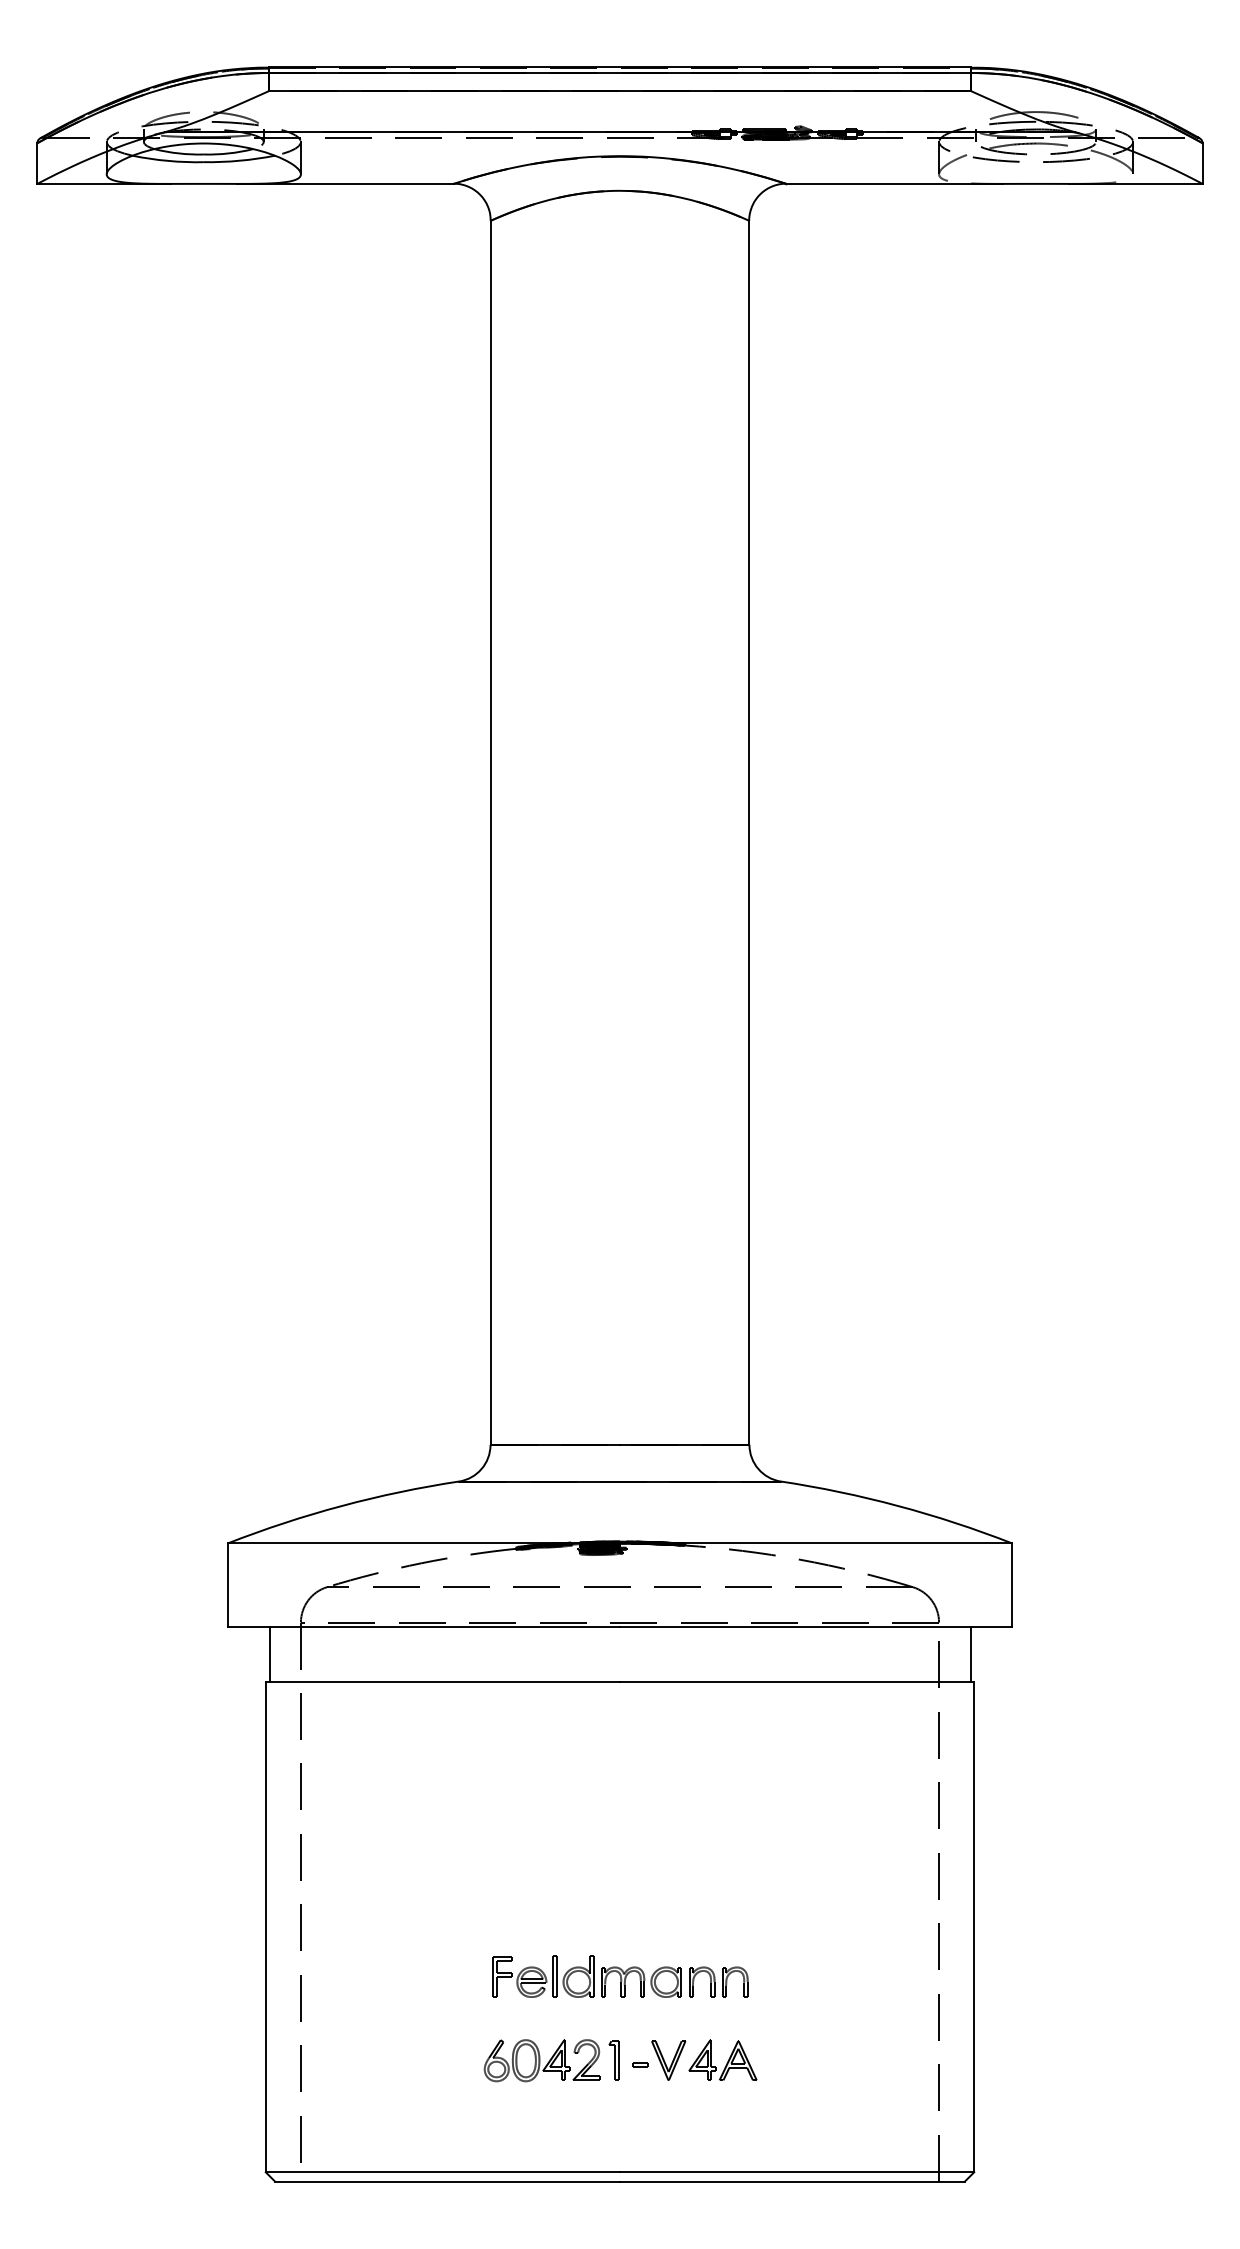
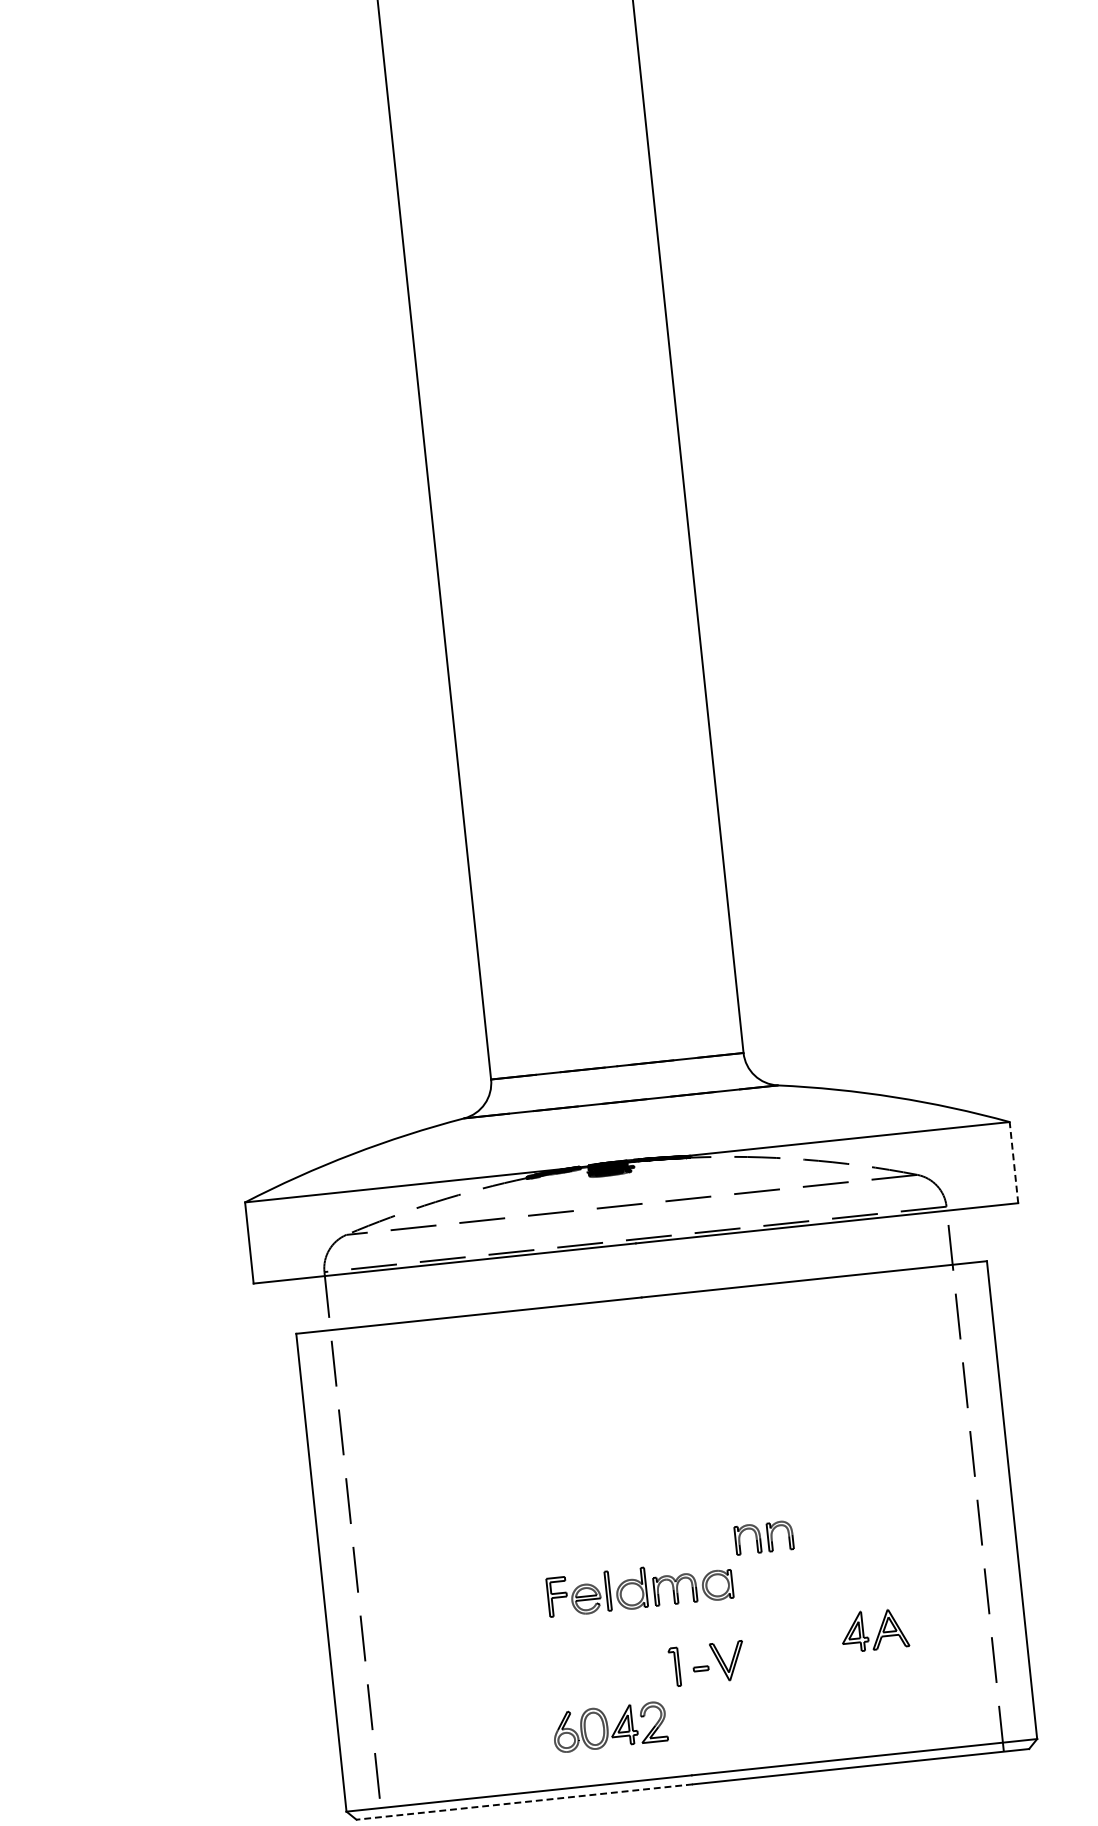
line: (1012, 1585) -> (1014, 1163), solid -> dashed
line: (269, 1654) -> (297, 1306), removed
line: (970, 1654) -> (980, 1234), removed
part: (718, 1981) -> (763, 1537), moved
part: (722, 2059) -> (874, 1629), moved
part: (541, 2060) -> (609, 1727), moved
line: (447, 2181) -> (524, 1802), solid -> dashed

